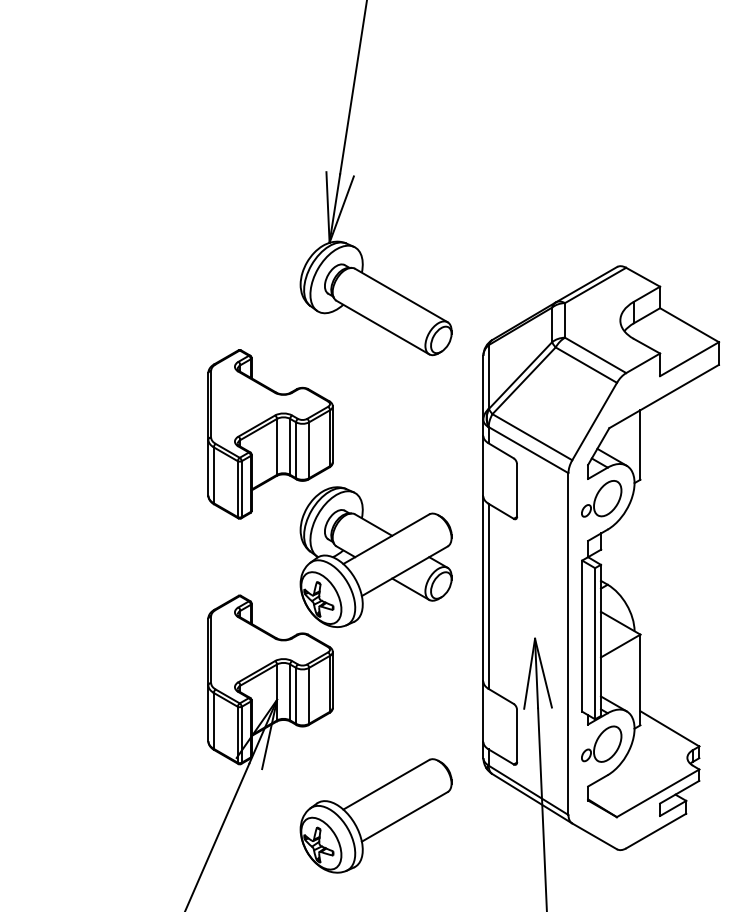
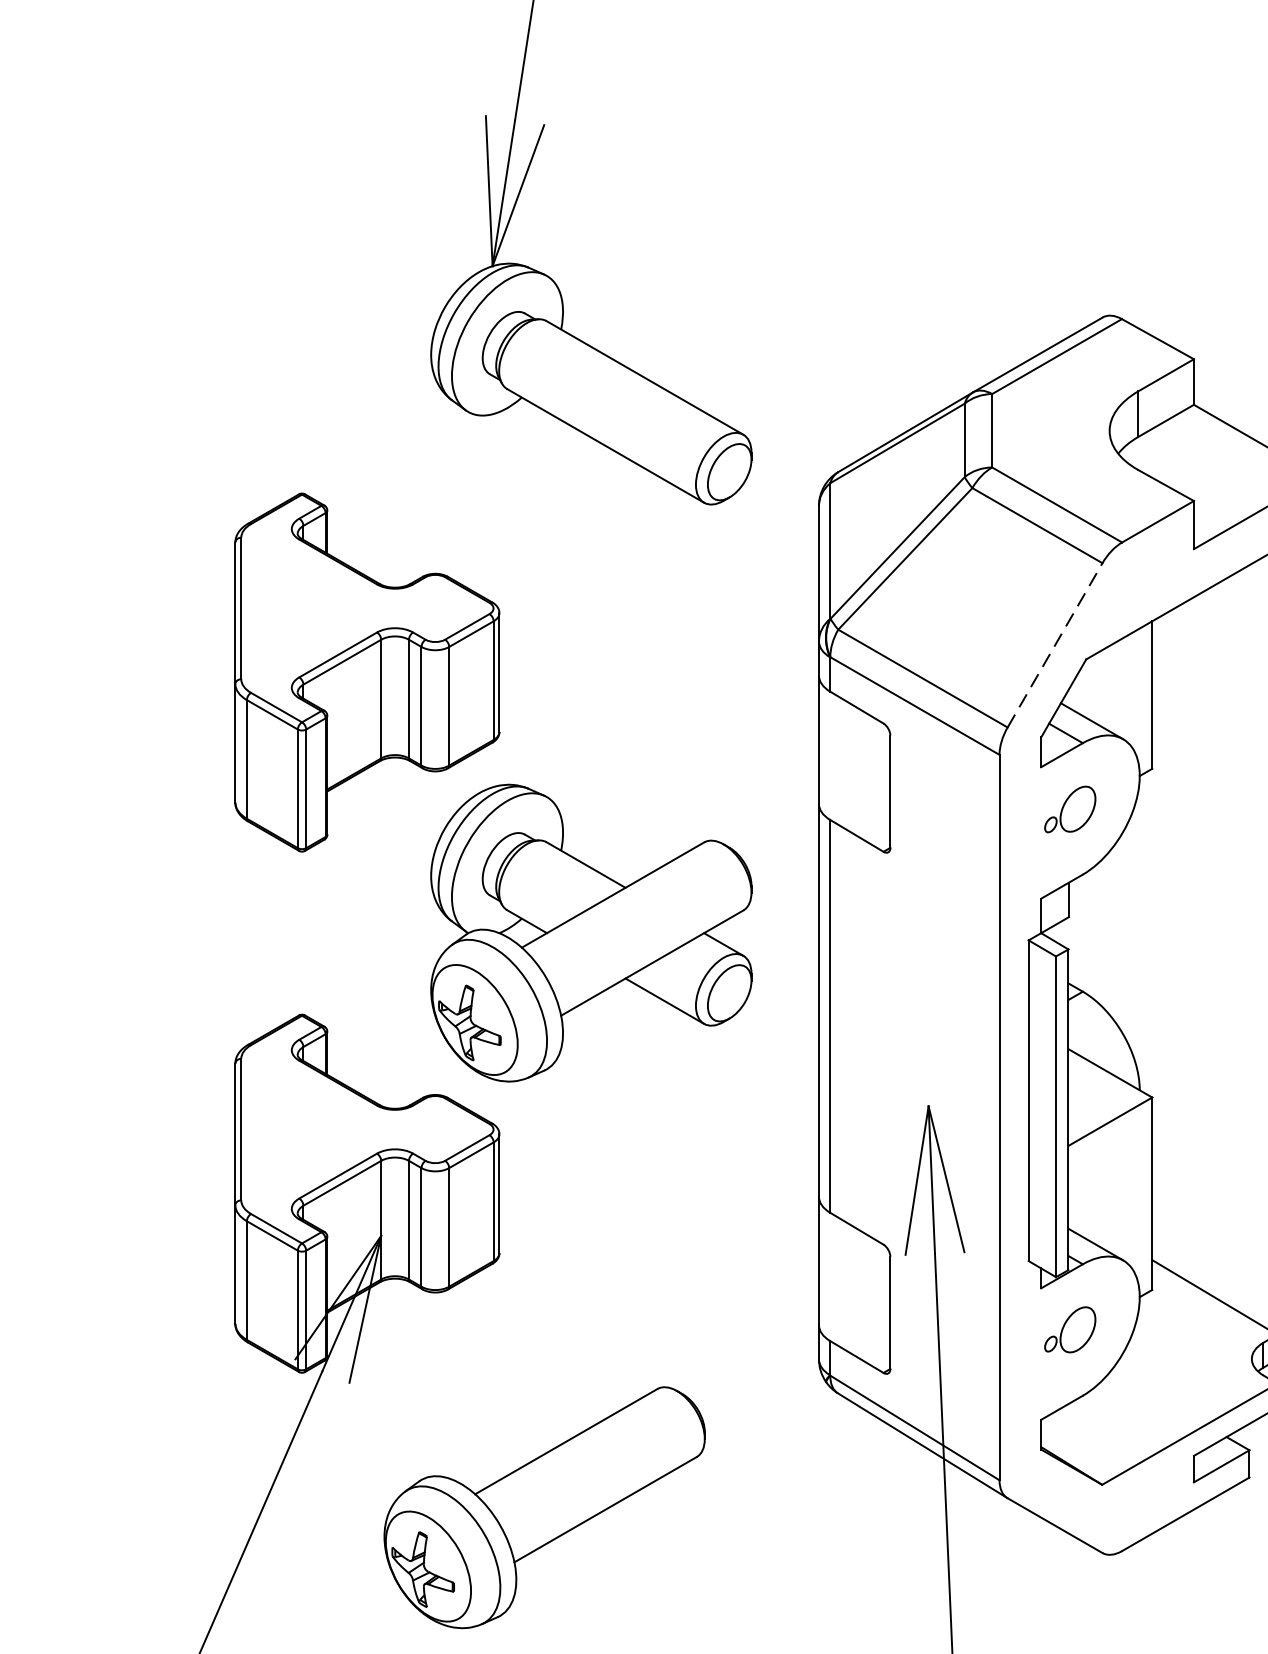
line: (594, 421) -> (1054, 645), solid -> dashed
part: (601, 498) -> (1069, 808), size x0.6
part: (601, 743) -> (1069, 1328), size x0.6
part: (375, 815) -> (543, 1506), moved

